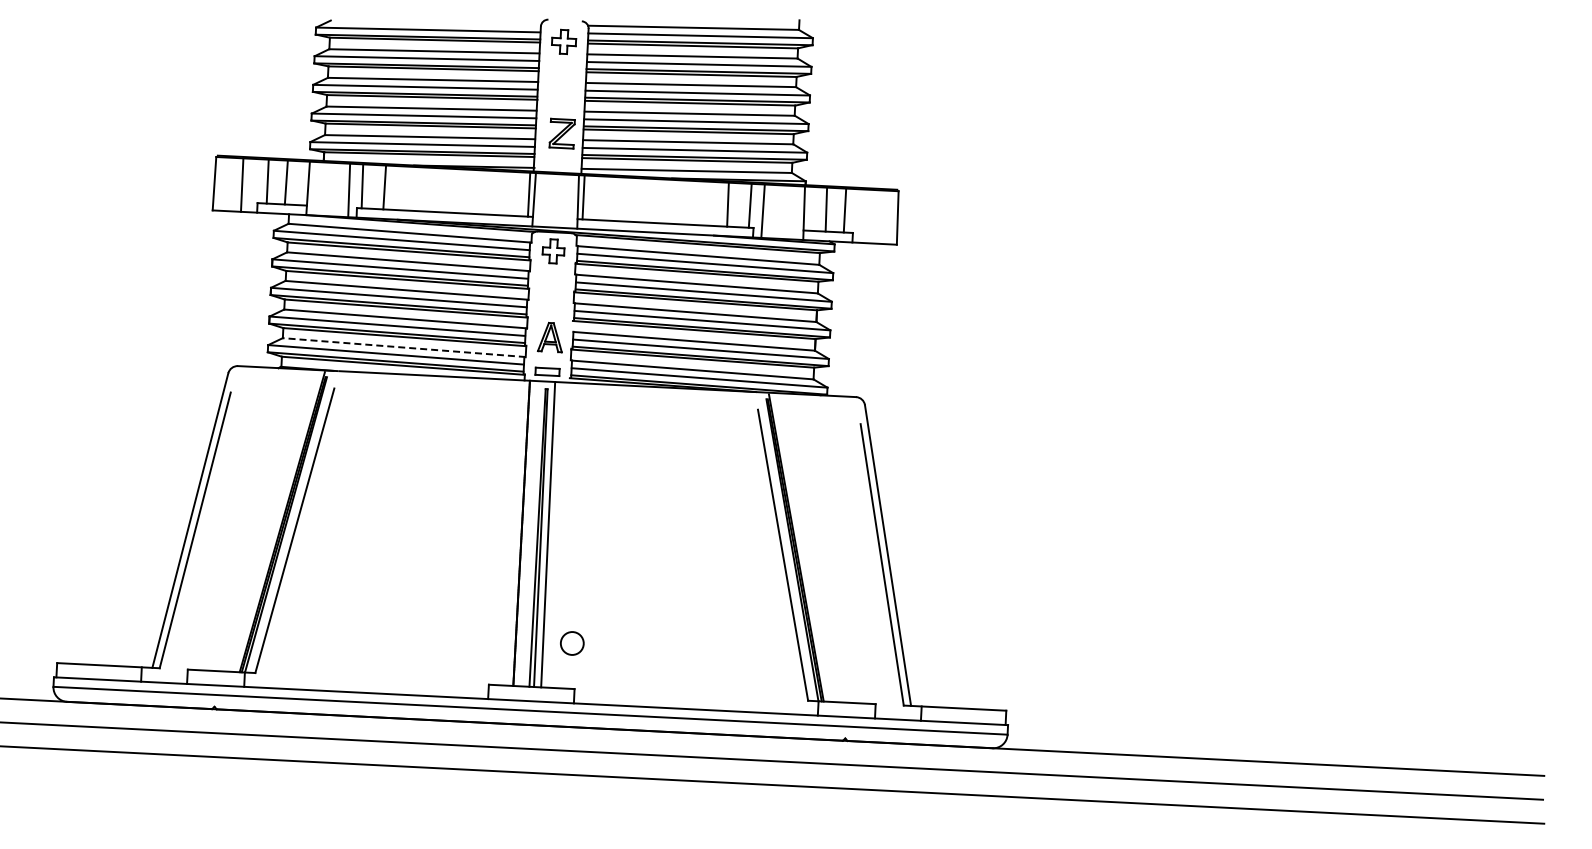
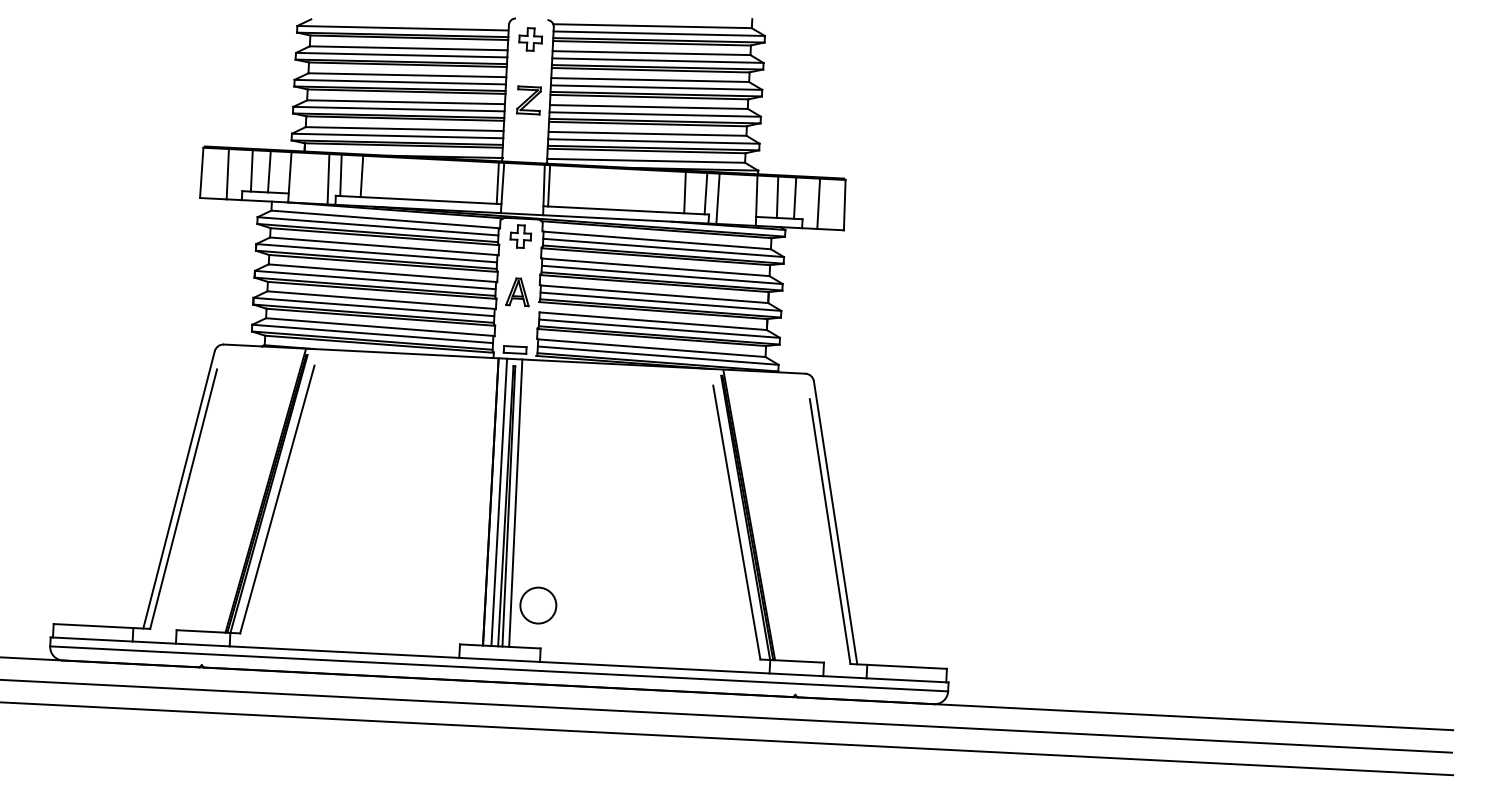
part: (561, 133) -> (528, 100), moved
line: (869, 216) -> (818, 203), added
part: (549, 337) -> (517, 292), moved
line: (404, 347) -> (380, 327), dashed -> solid
line: (530, 533) -> (499, 502), added
circle: (572, 643) -> (538, 605), size x1.67

